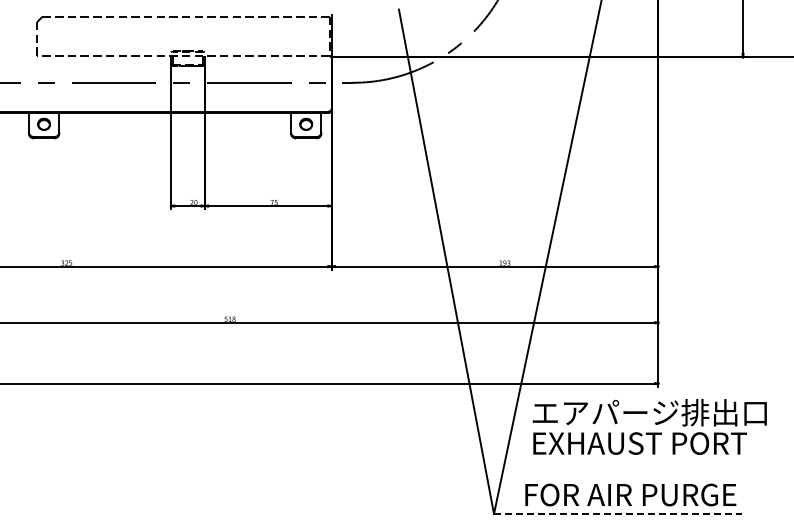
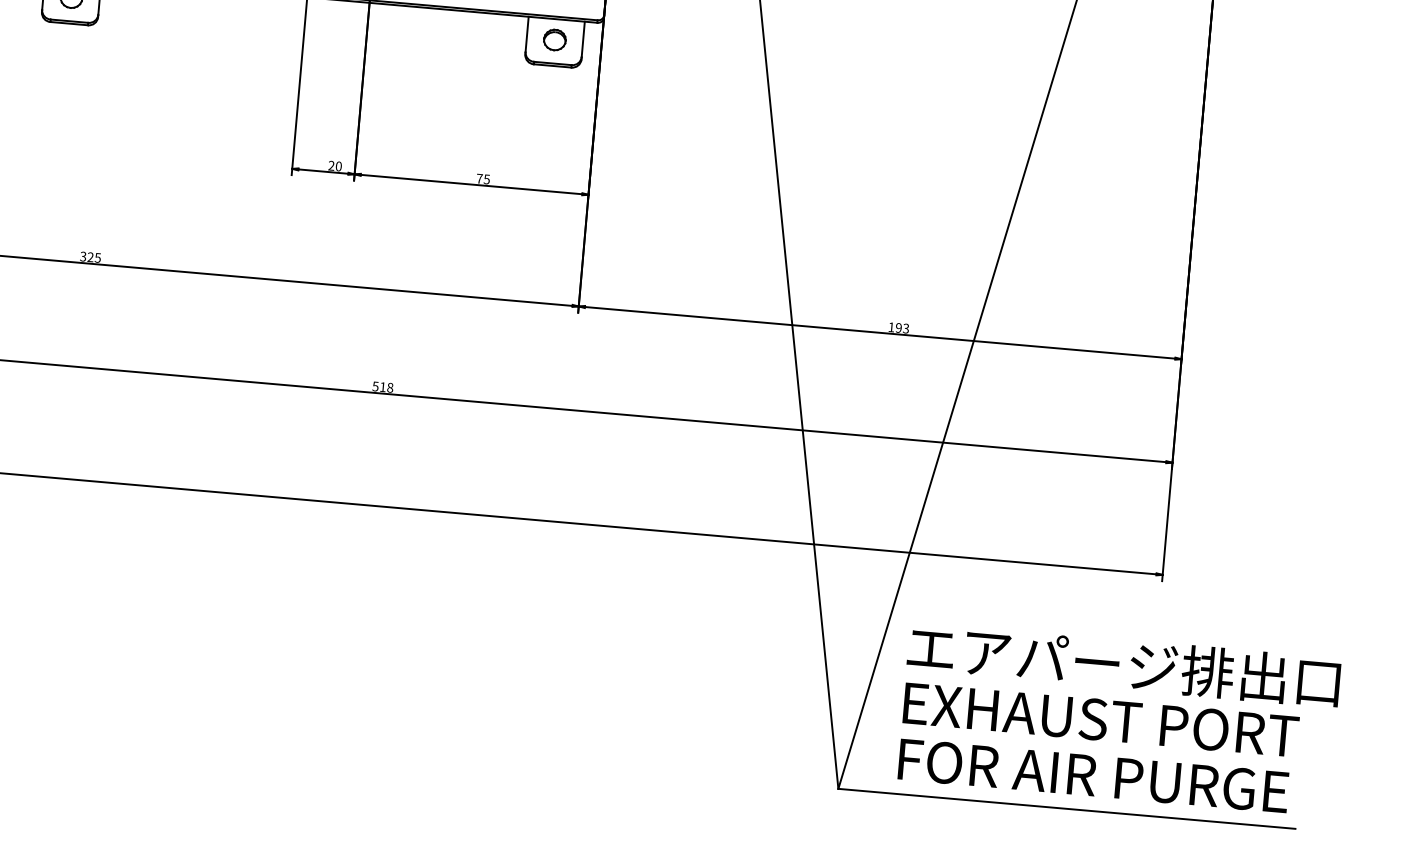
text: (649, 426) -> (1121, 690), moved
line: (617, 513) -> (1066, 807), dashed -> solid

